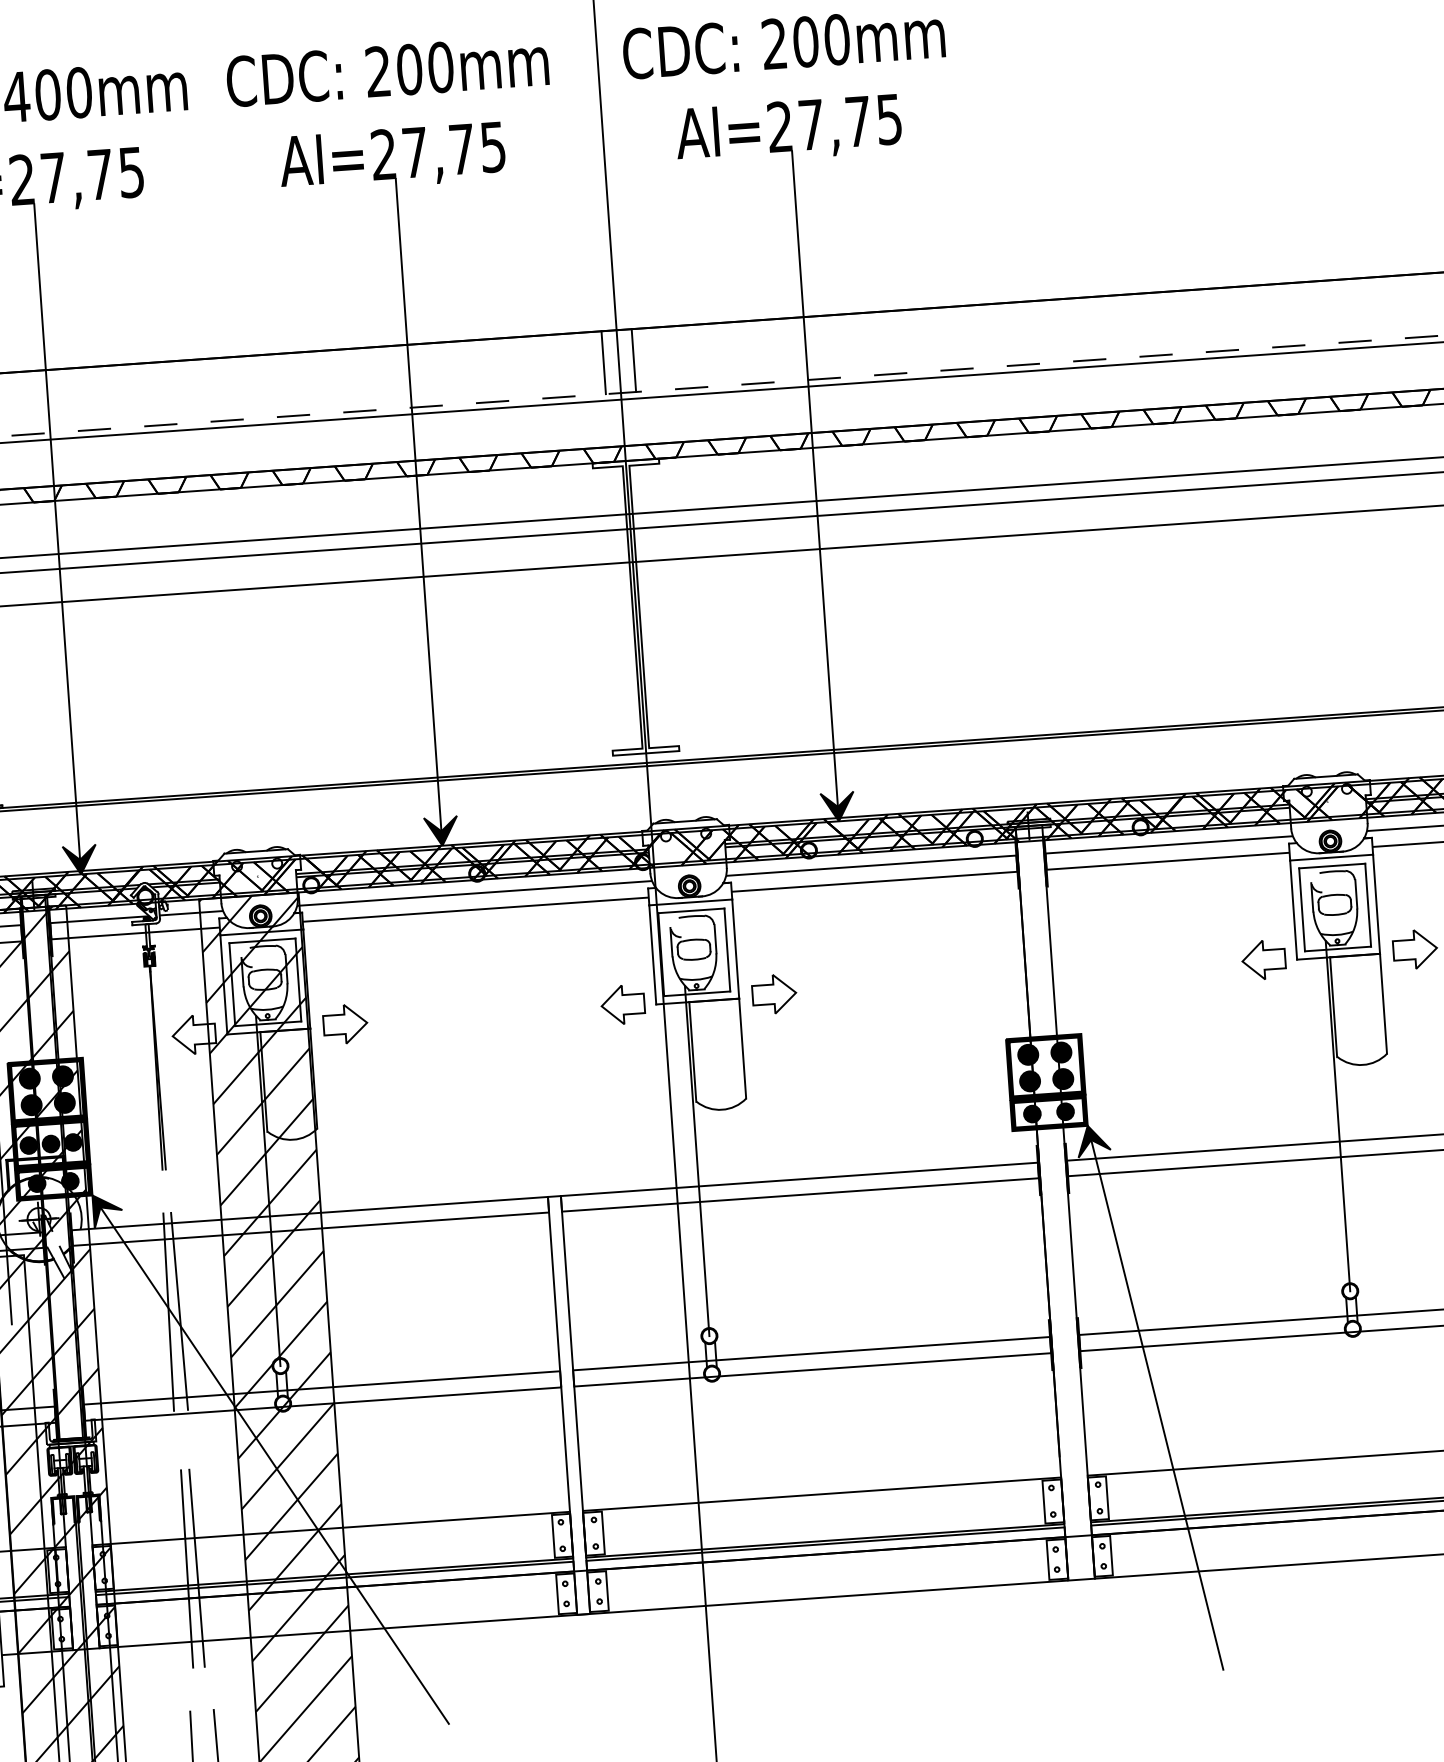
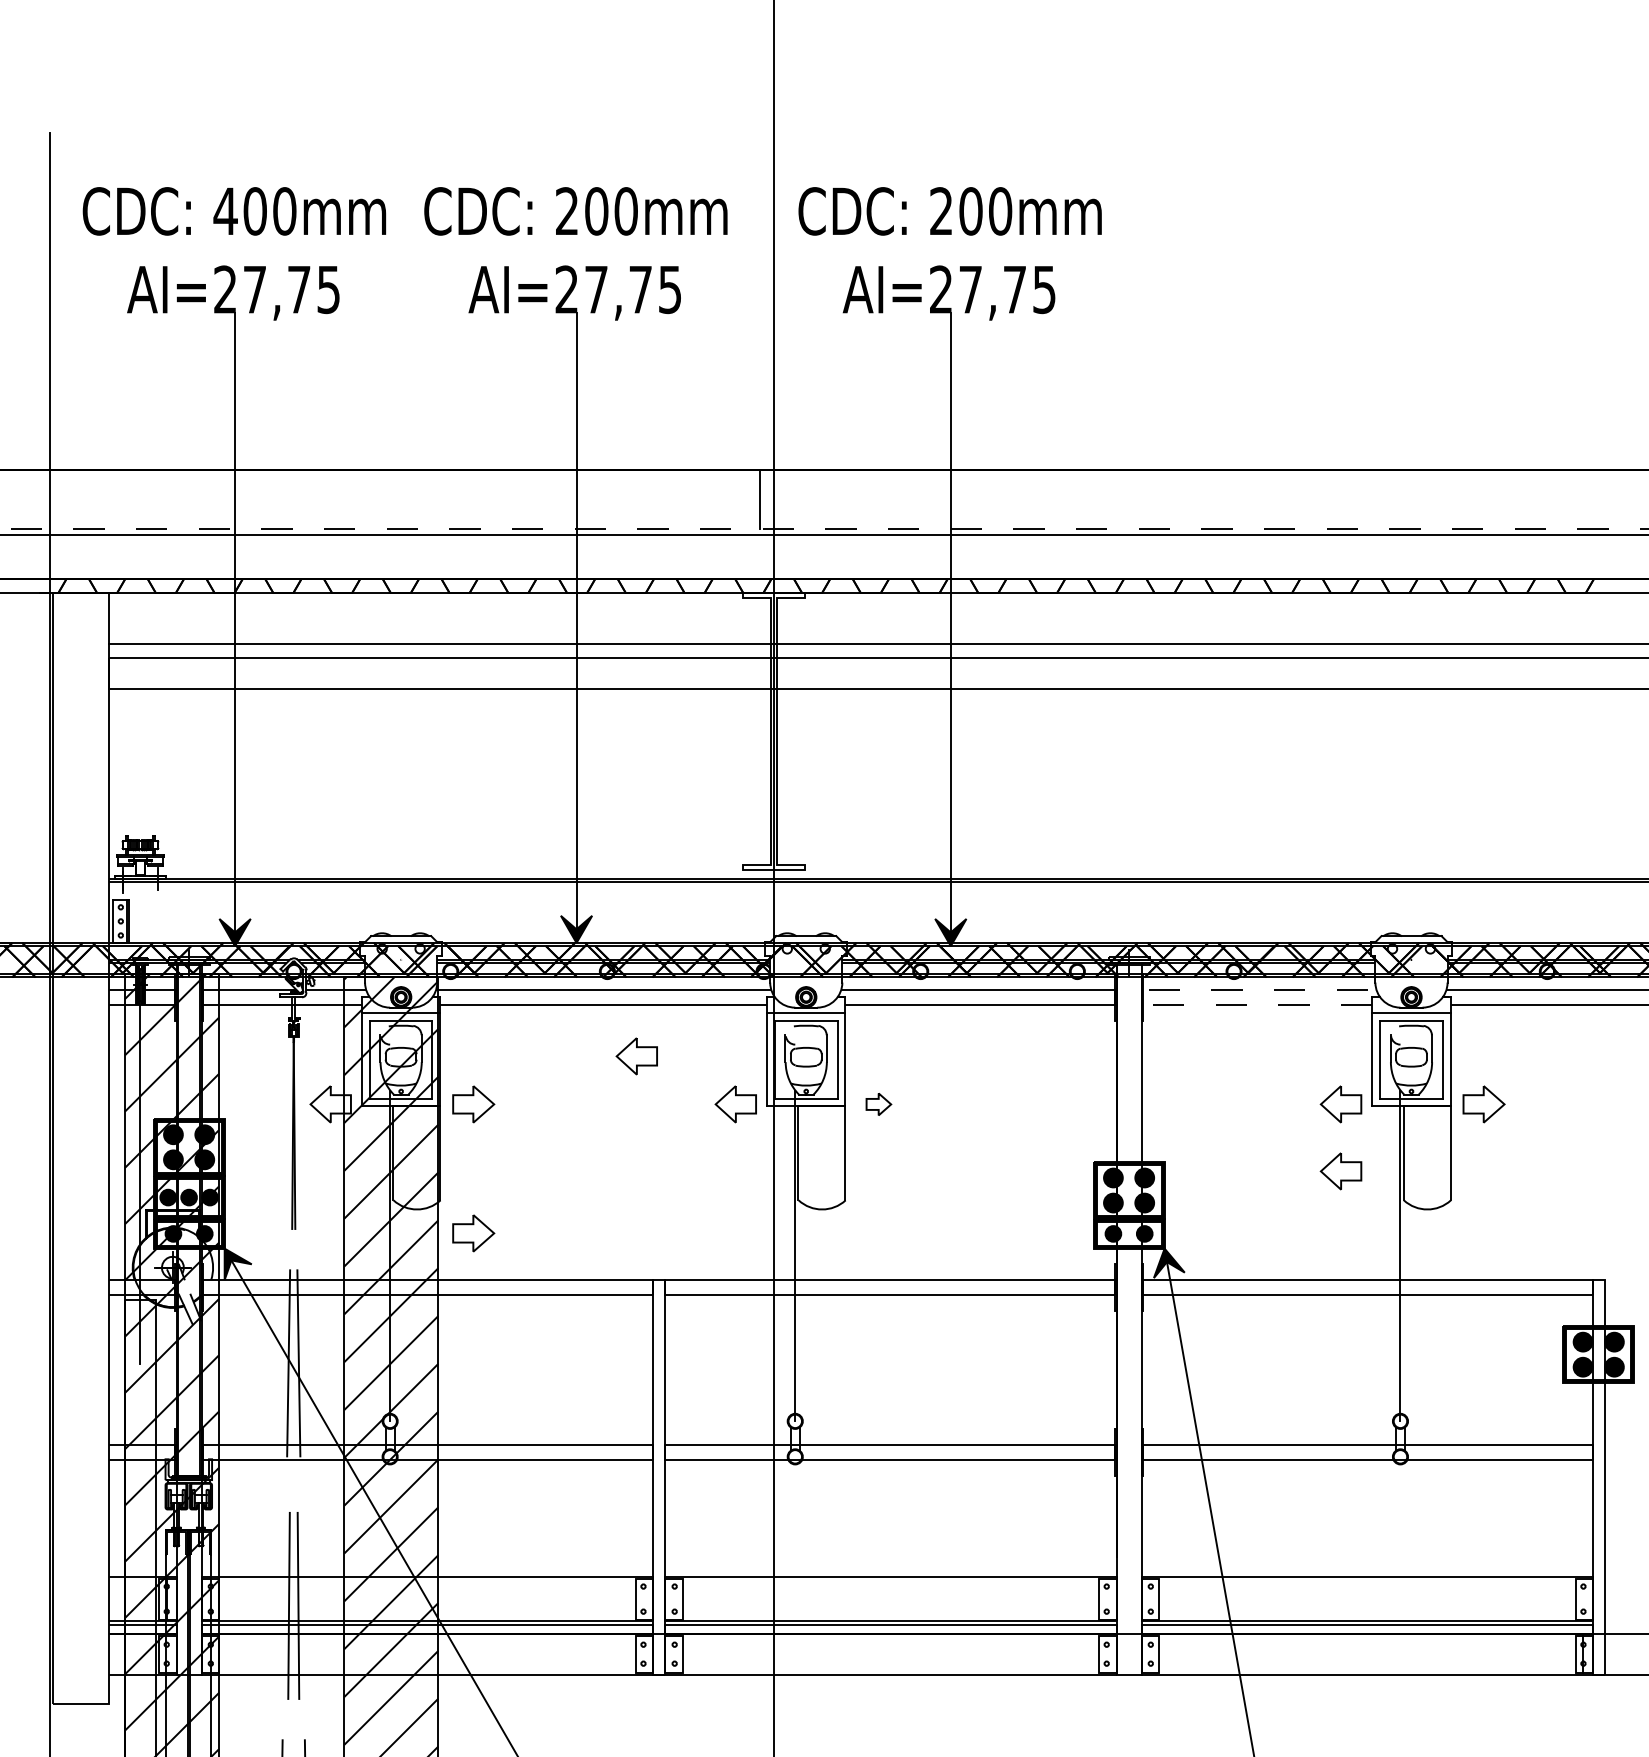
line: (634, 360) -> (788, 499), removed
line: (1045, 859) -> (1142, 995), solid -> dashed
part: (514, 961) -> (636, 1056), added
part: (774, 994) -> (878, 1104), size x0.6
part: (1268, 1031) -> (1340, 1171), added
part: (354, 1161) -> (473, 1233), added

